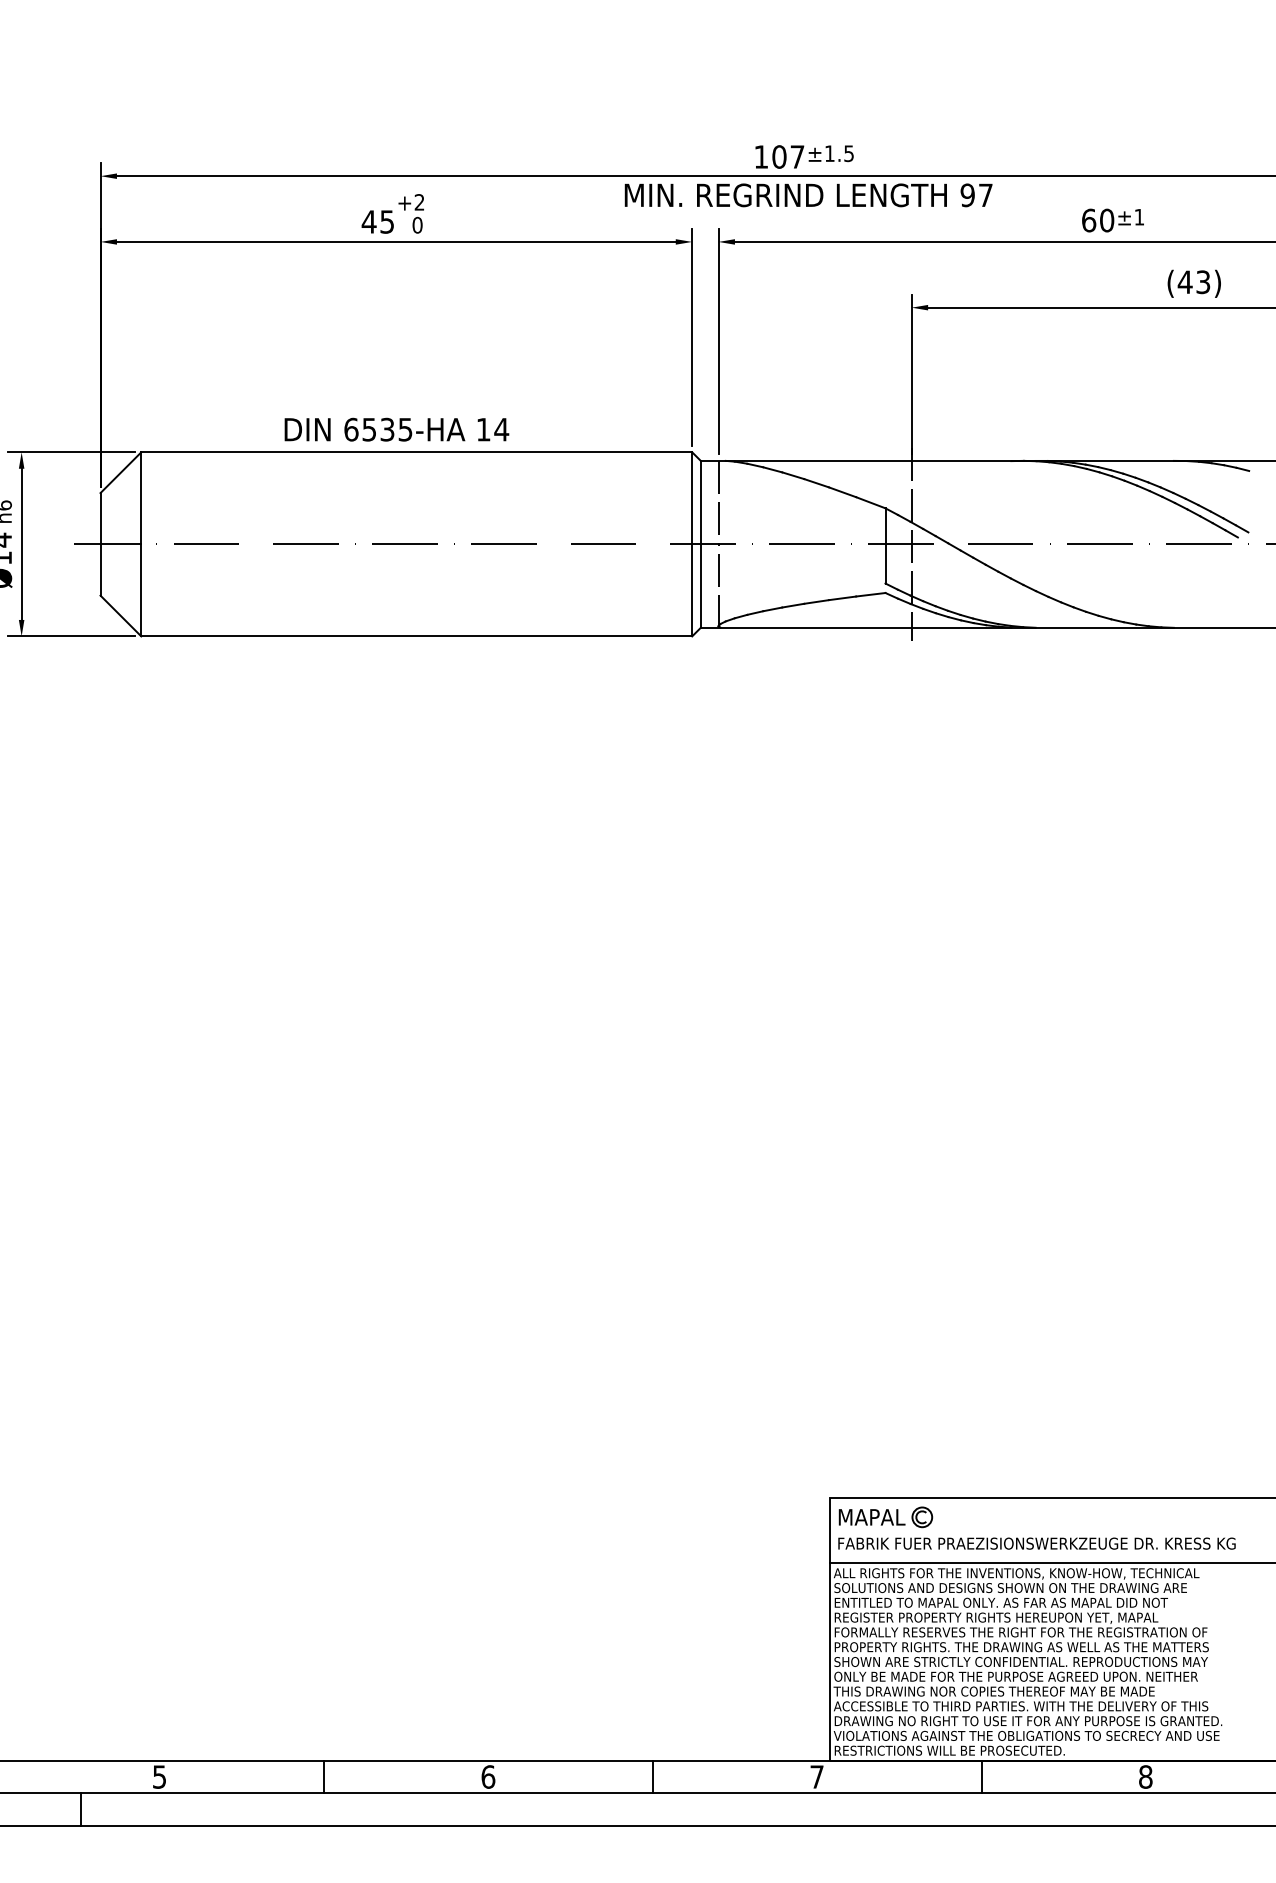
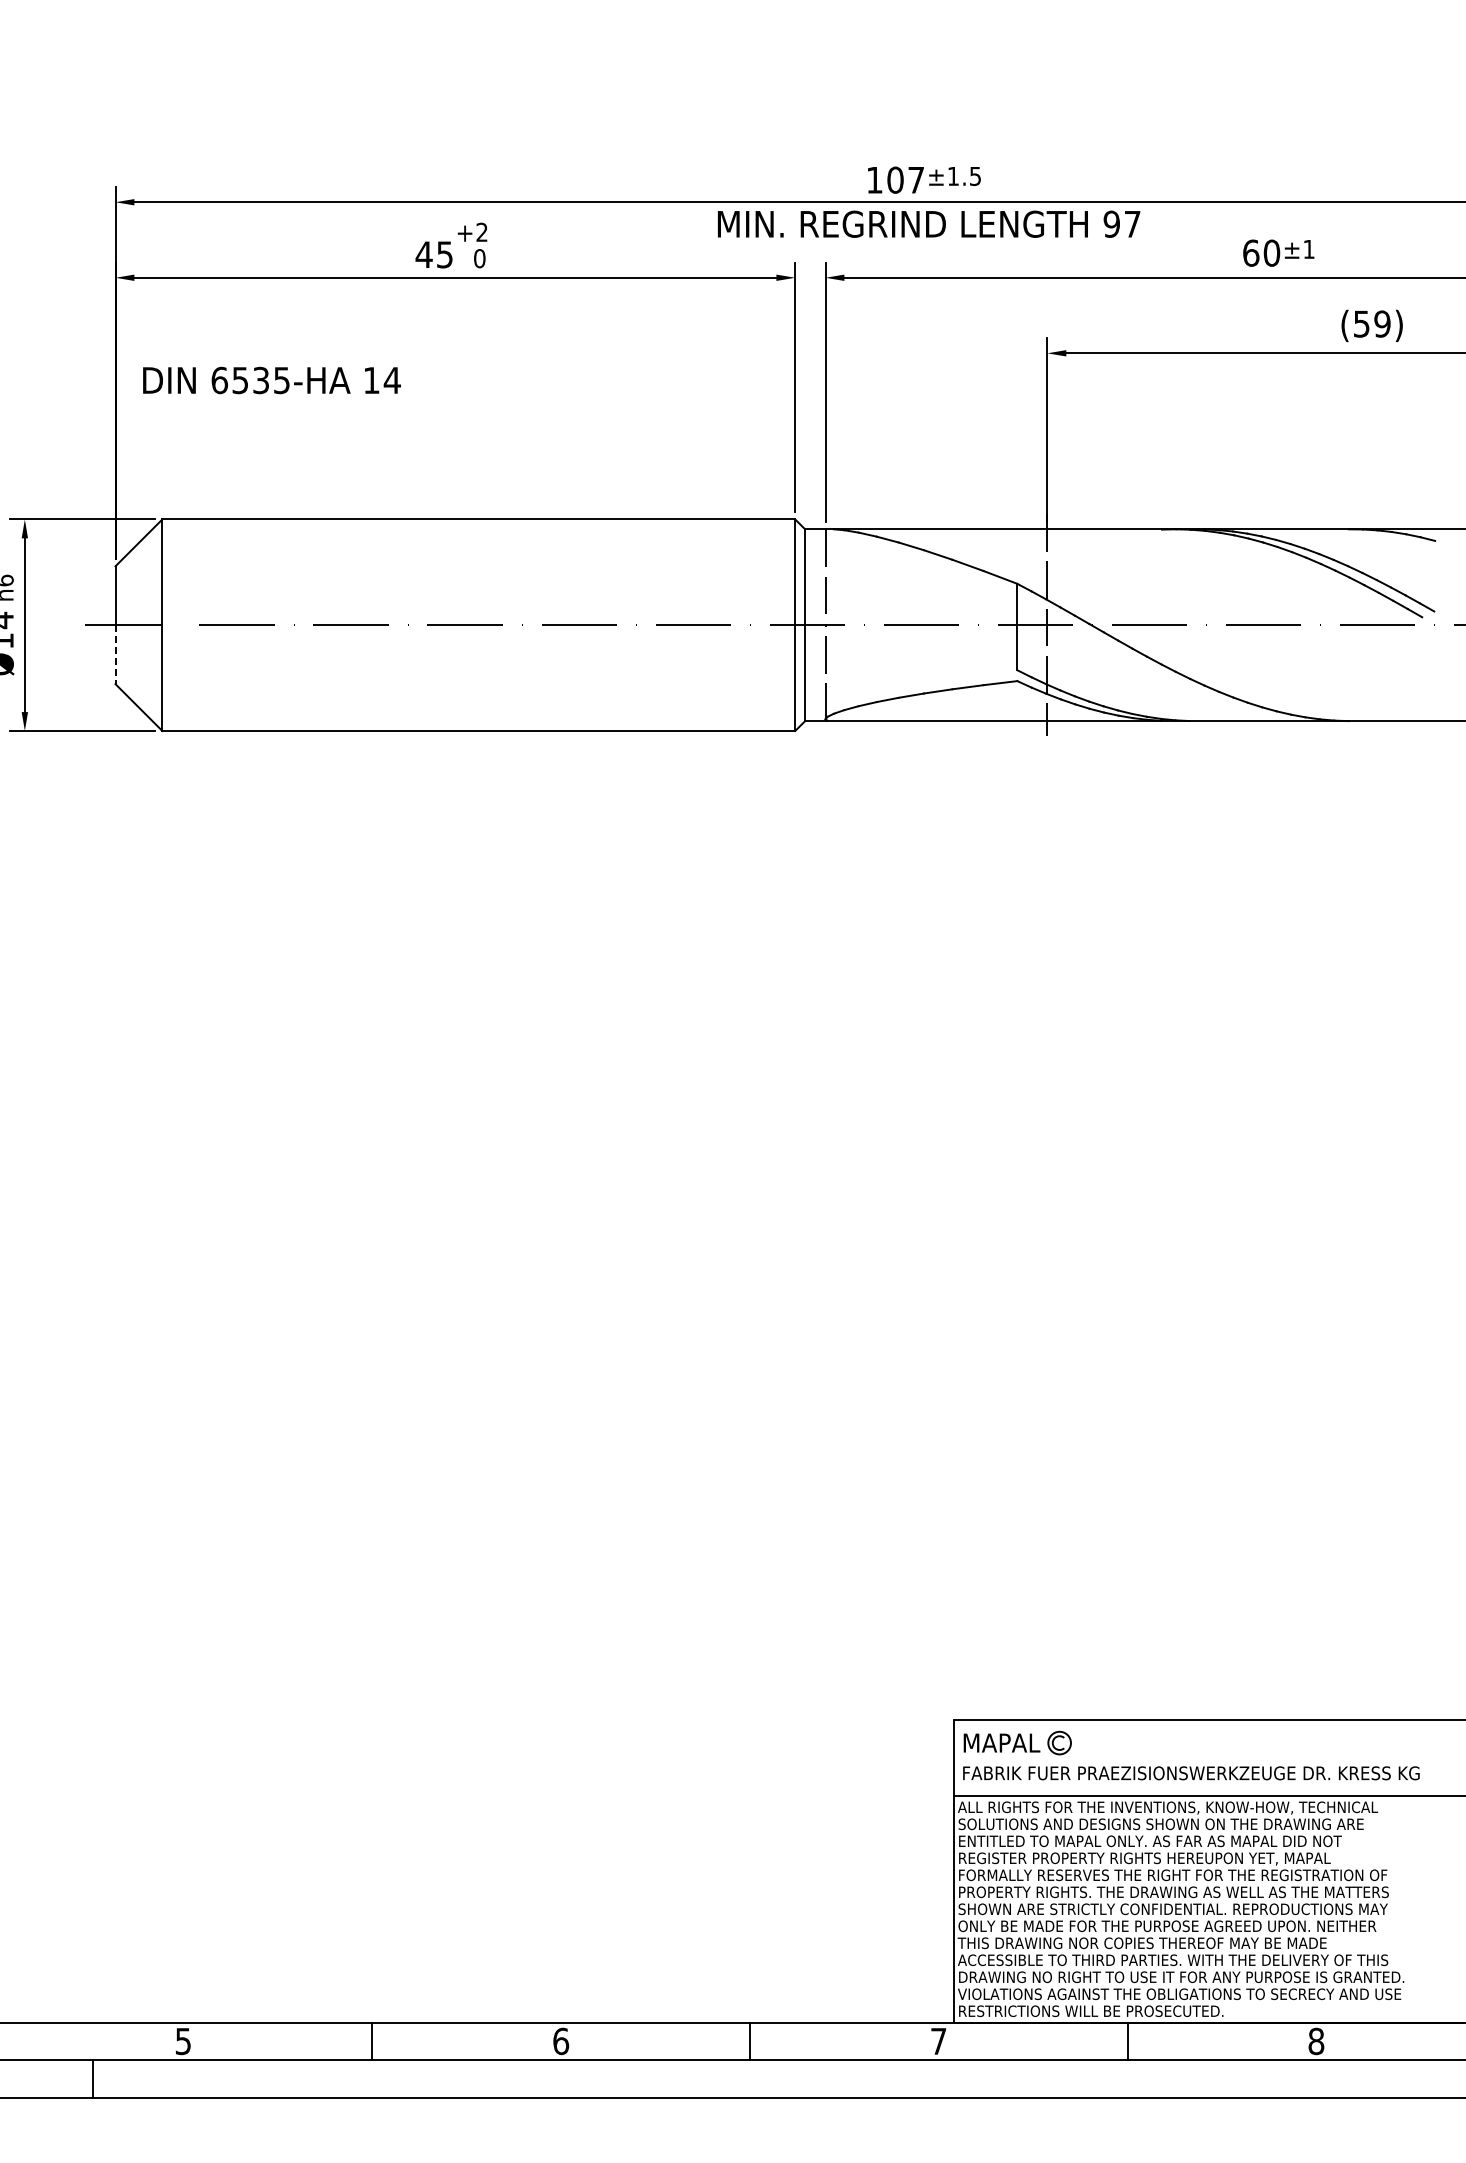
text: (1193, 281) -> (1371, 323), (43) -> (59)
text: (396, 429) -> (271, 380), moved
line: (100, 570) -> (115, 655), solid -> dashed

